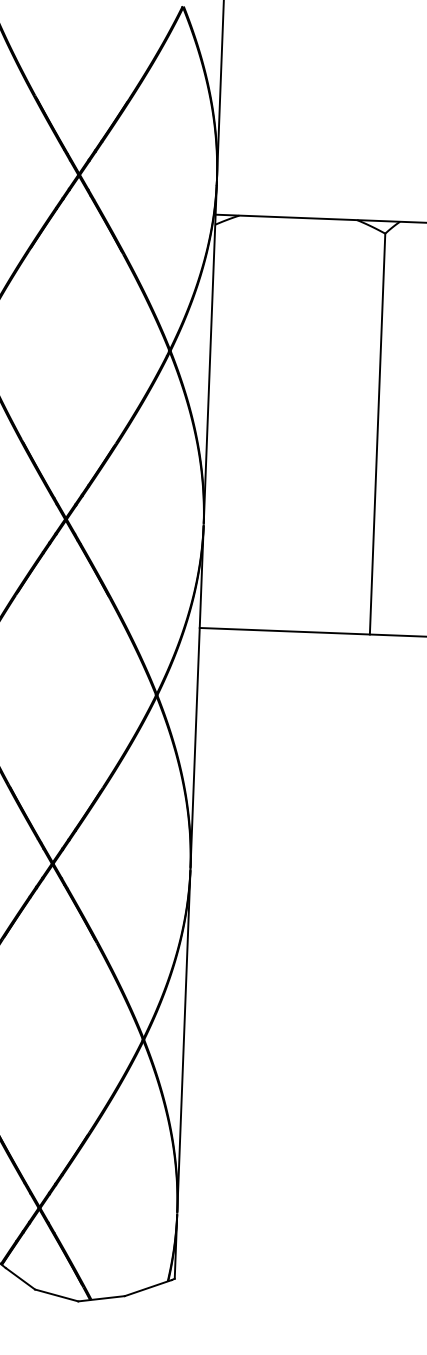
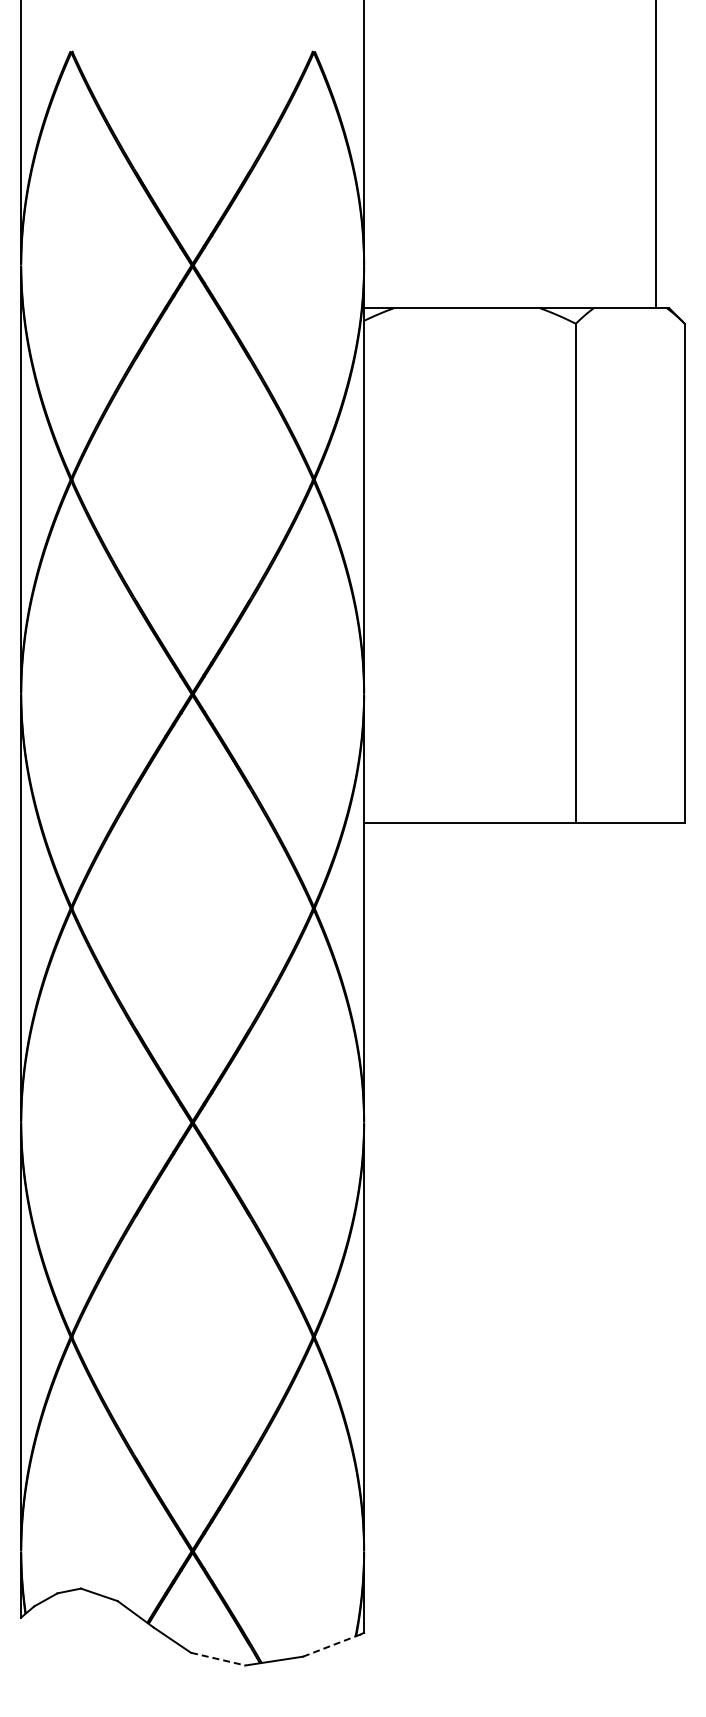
line: (148, 1288) -> (331, 1645), solid -> dashed
line: (56, 1295) -> (218, 1659), solid -> dashed

